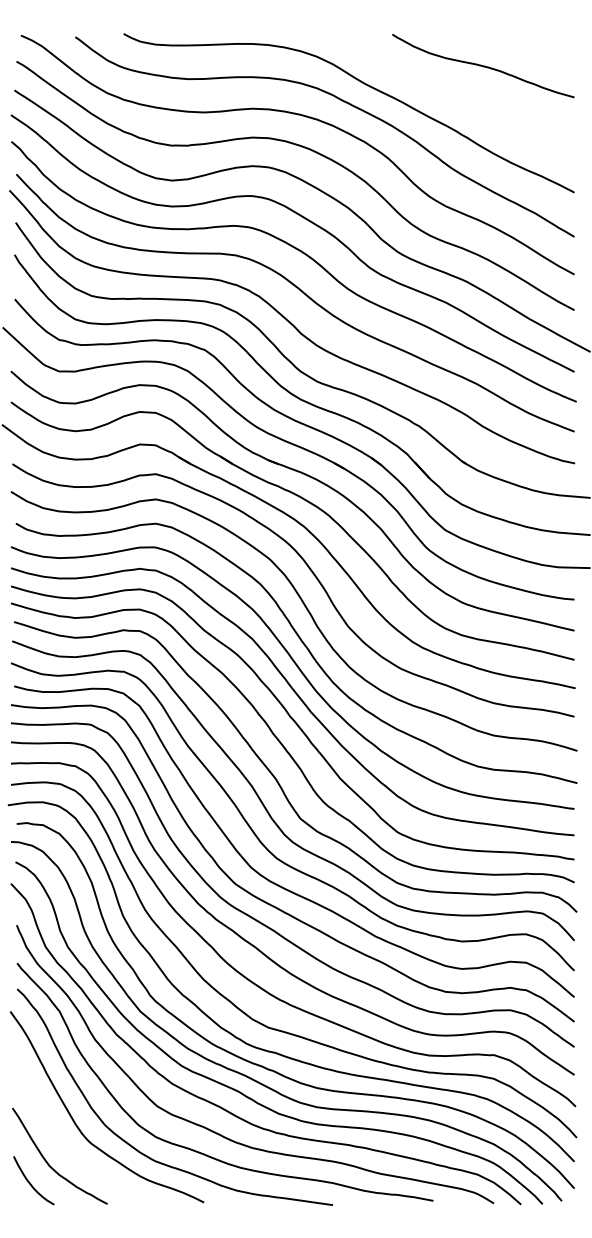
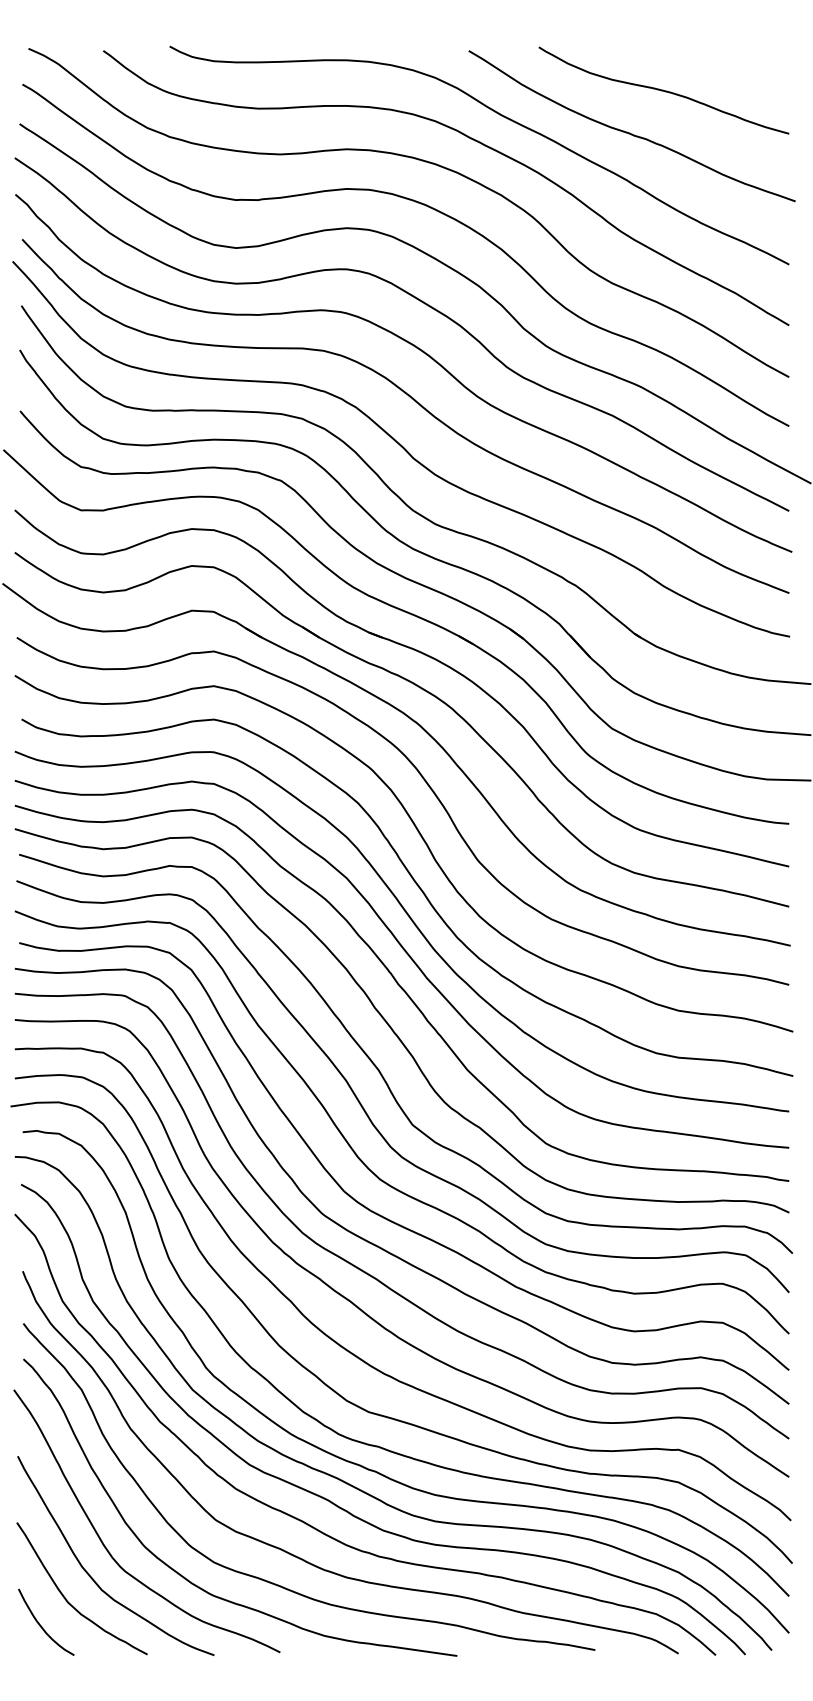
curve: (459, 96) -> (630, 132), added
curve: (67, 1148) -> (92, 1577), added

